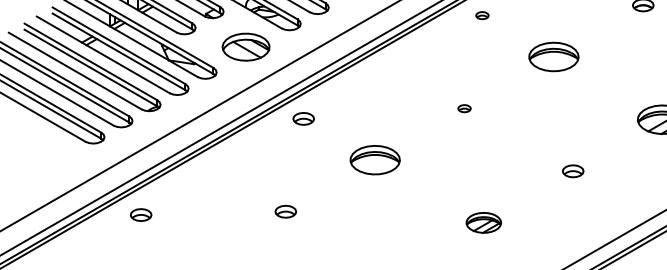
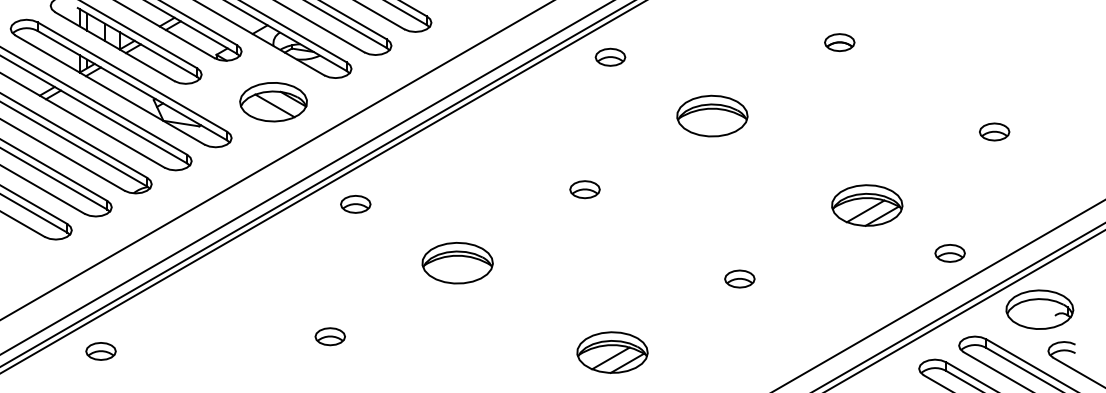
part: (482, 15) -> (610, 56), size x1.67
part: (464, 108) -> (584, 189), size x1.67
part: (140, 215) -> (100, 351), moved
part: (483, 222) -> (612, 352), size x1.43

